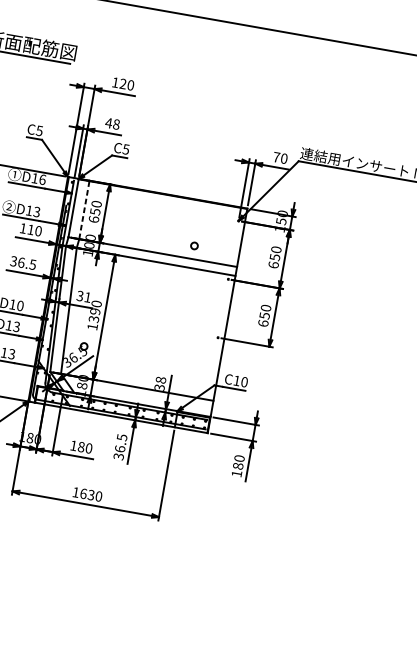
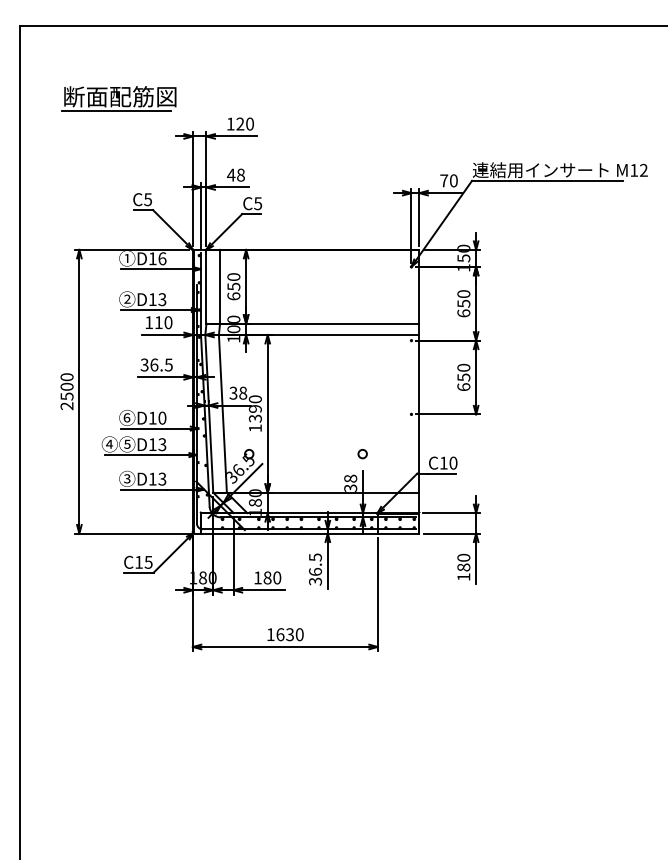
line: (84, 210) -> (220, 287), dashed -> solid
circle: (194, 246) -> (362, 454), moved
text: (88, 296) -> (243, 392), 31 -> 38

